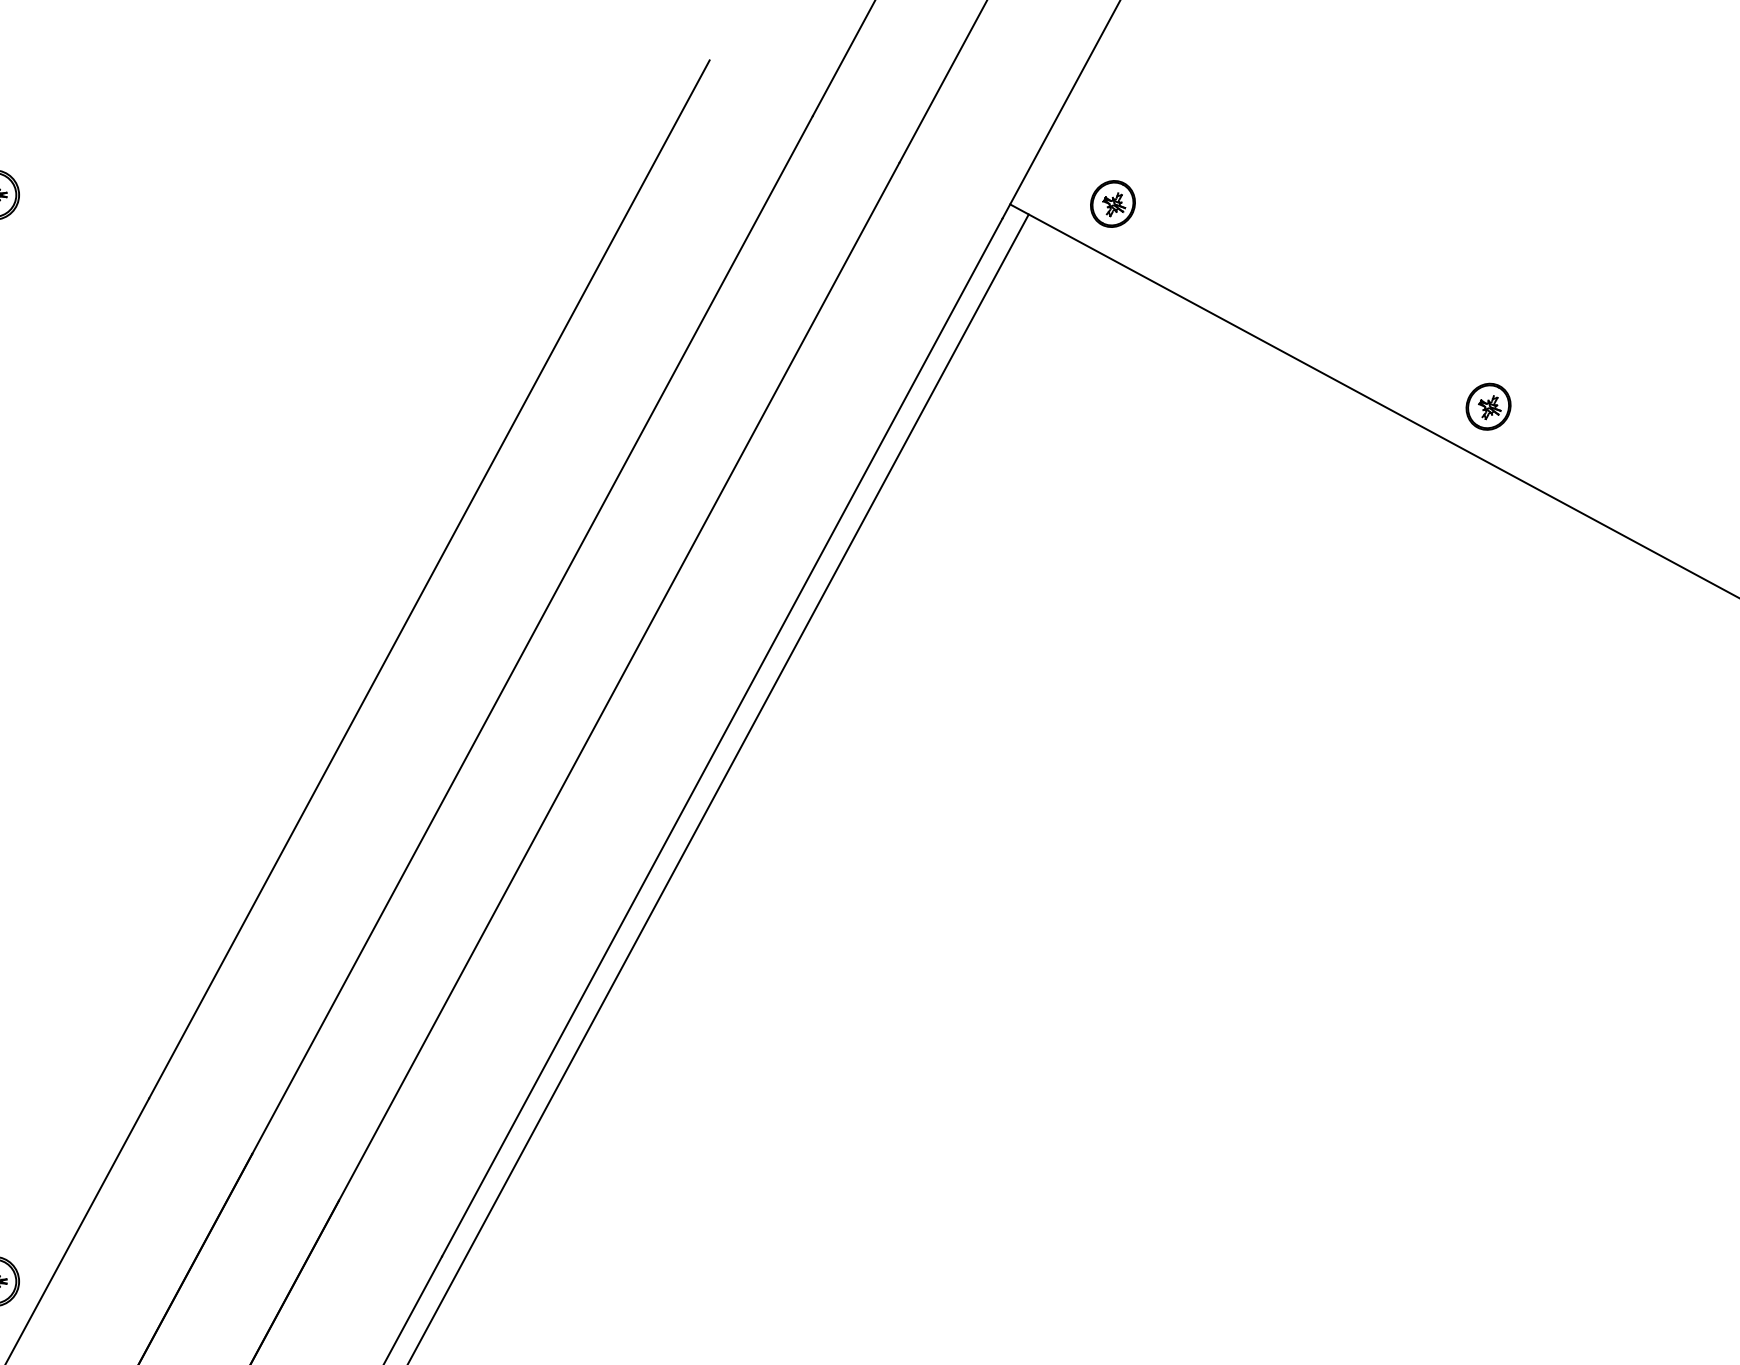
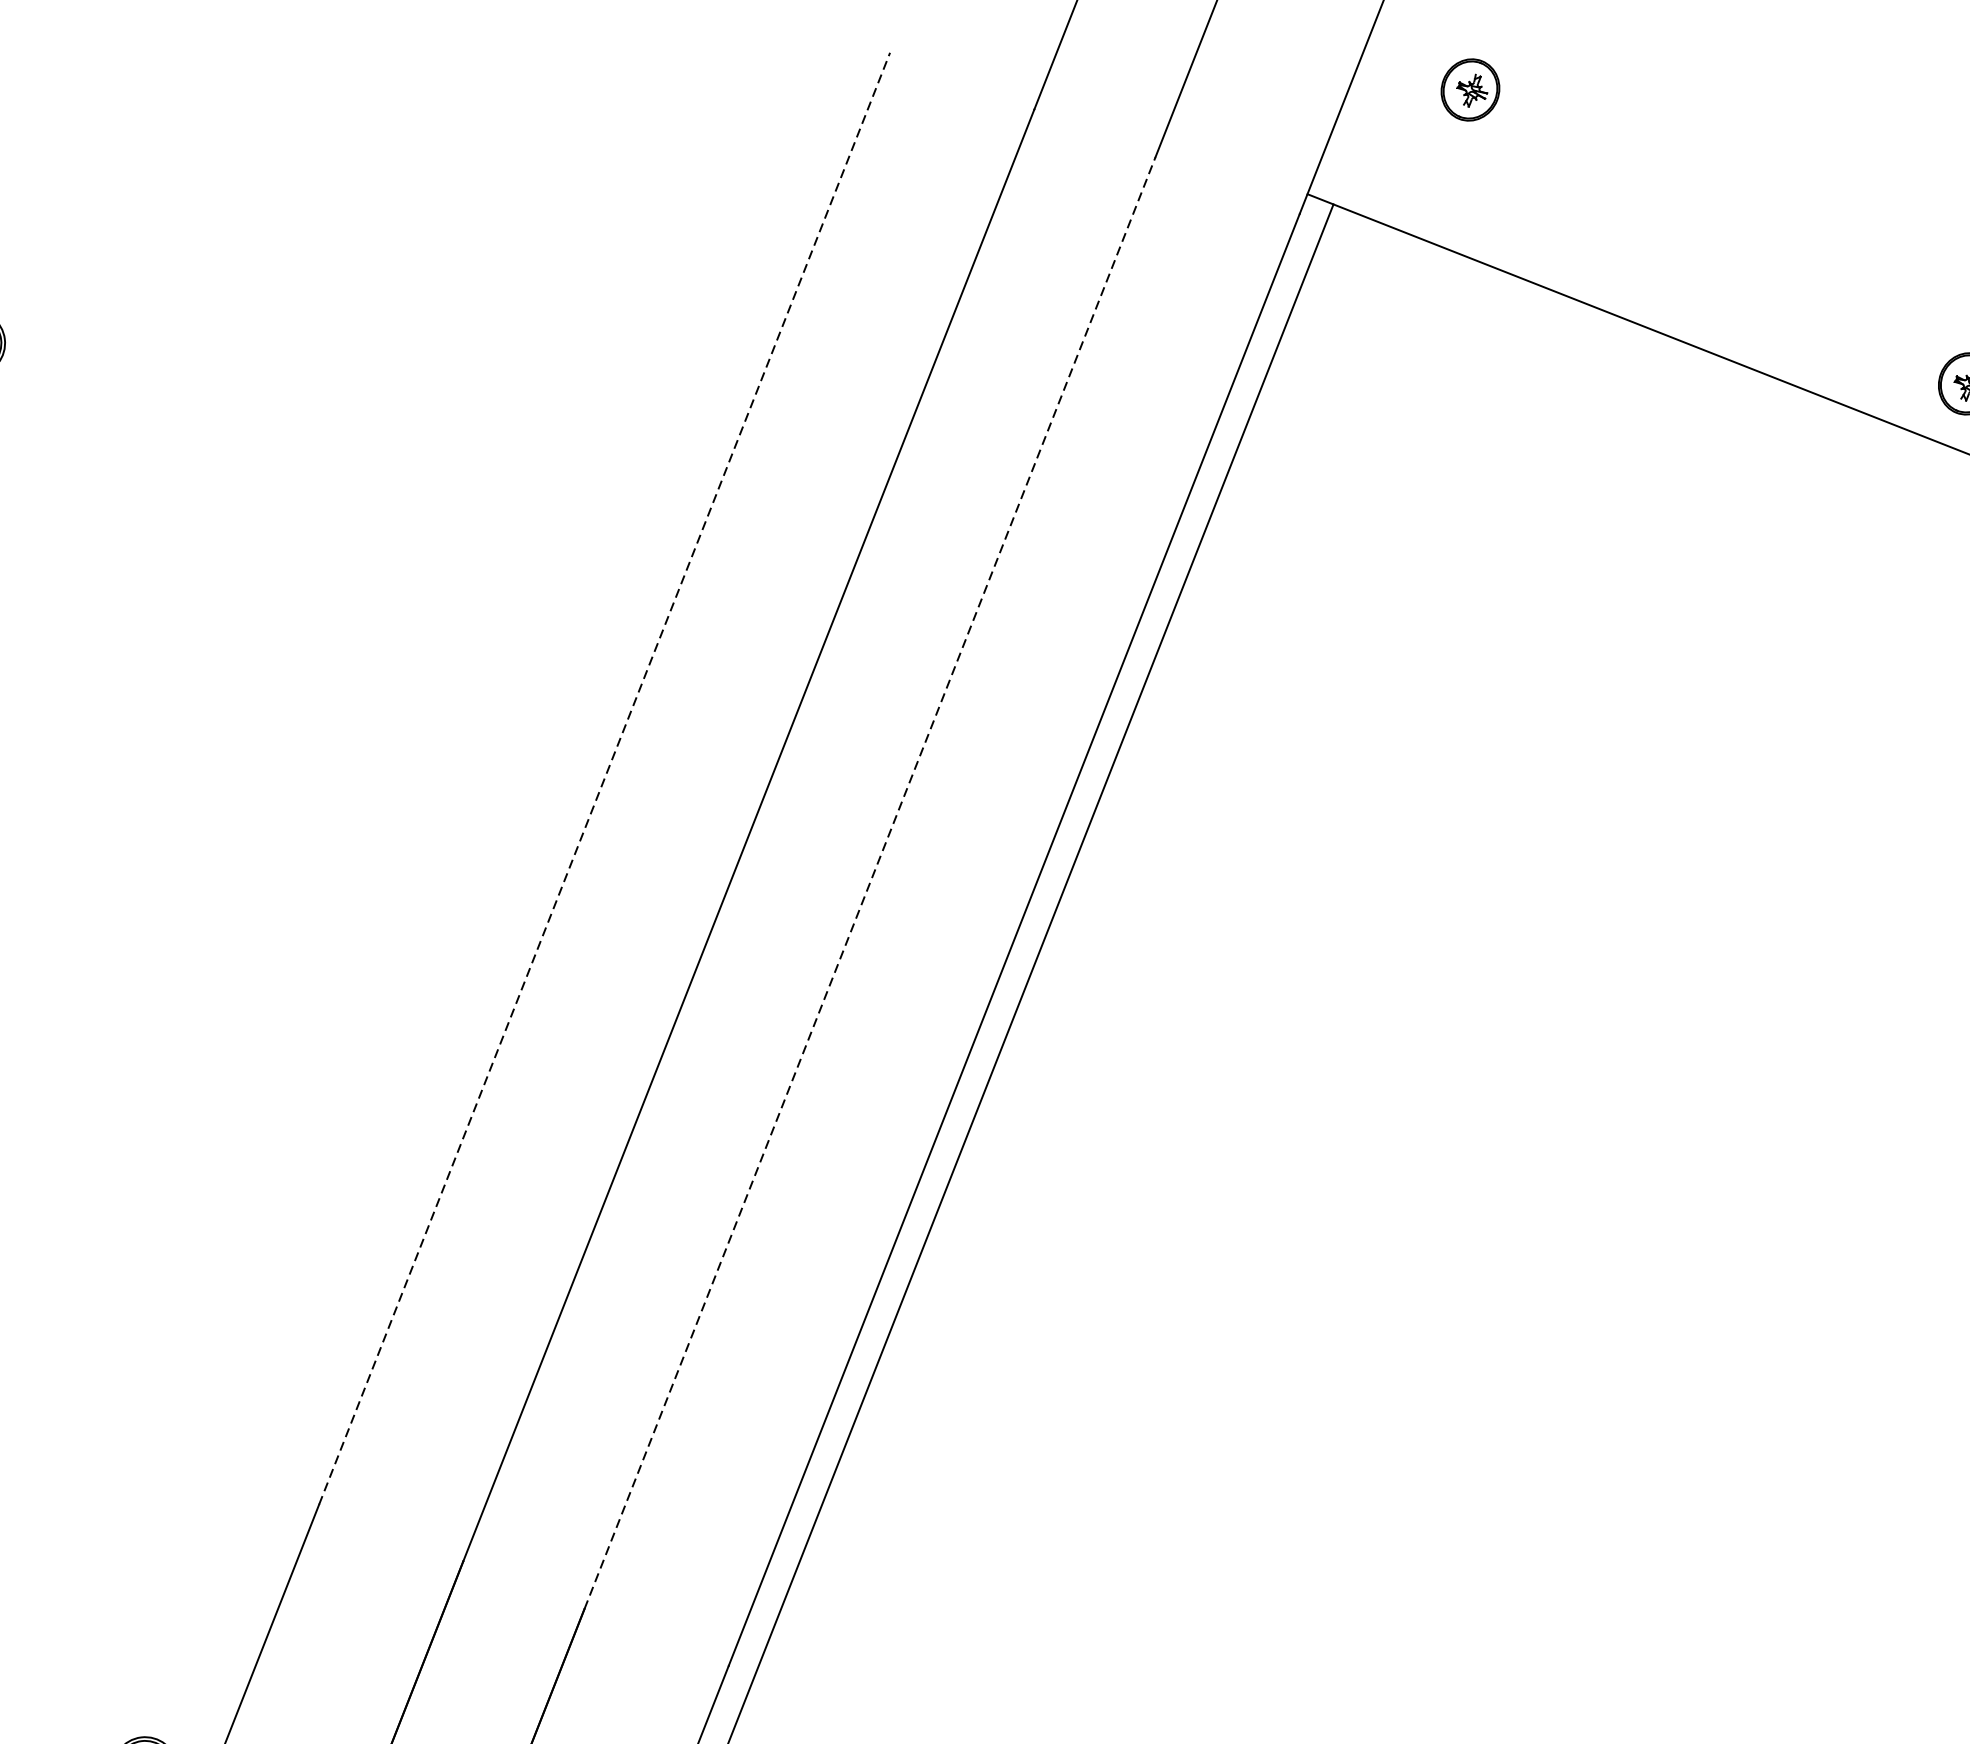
part: (1112, 203) -> (1469, 89), moved
line: (429, 579) -> (604, 778), solid -> dashed
line: (619, 681) -> (870, 882), solid -> dashed

